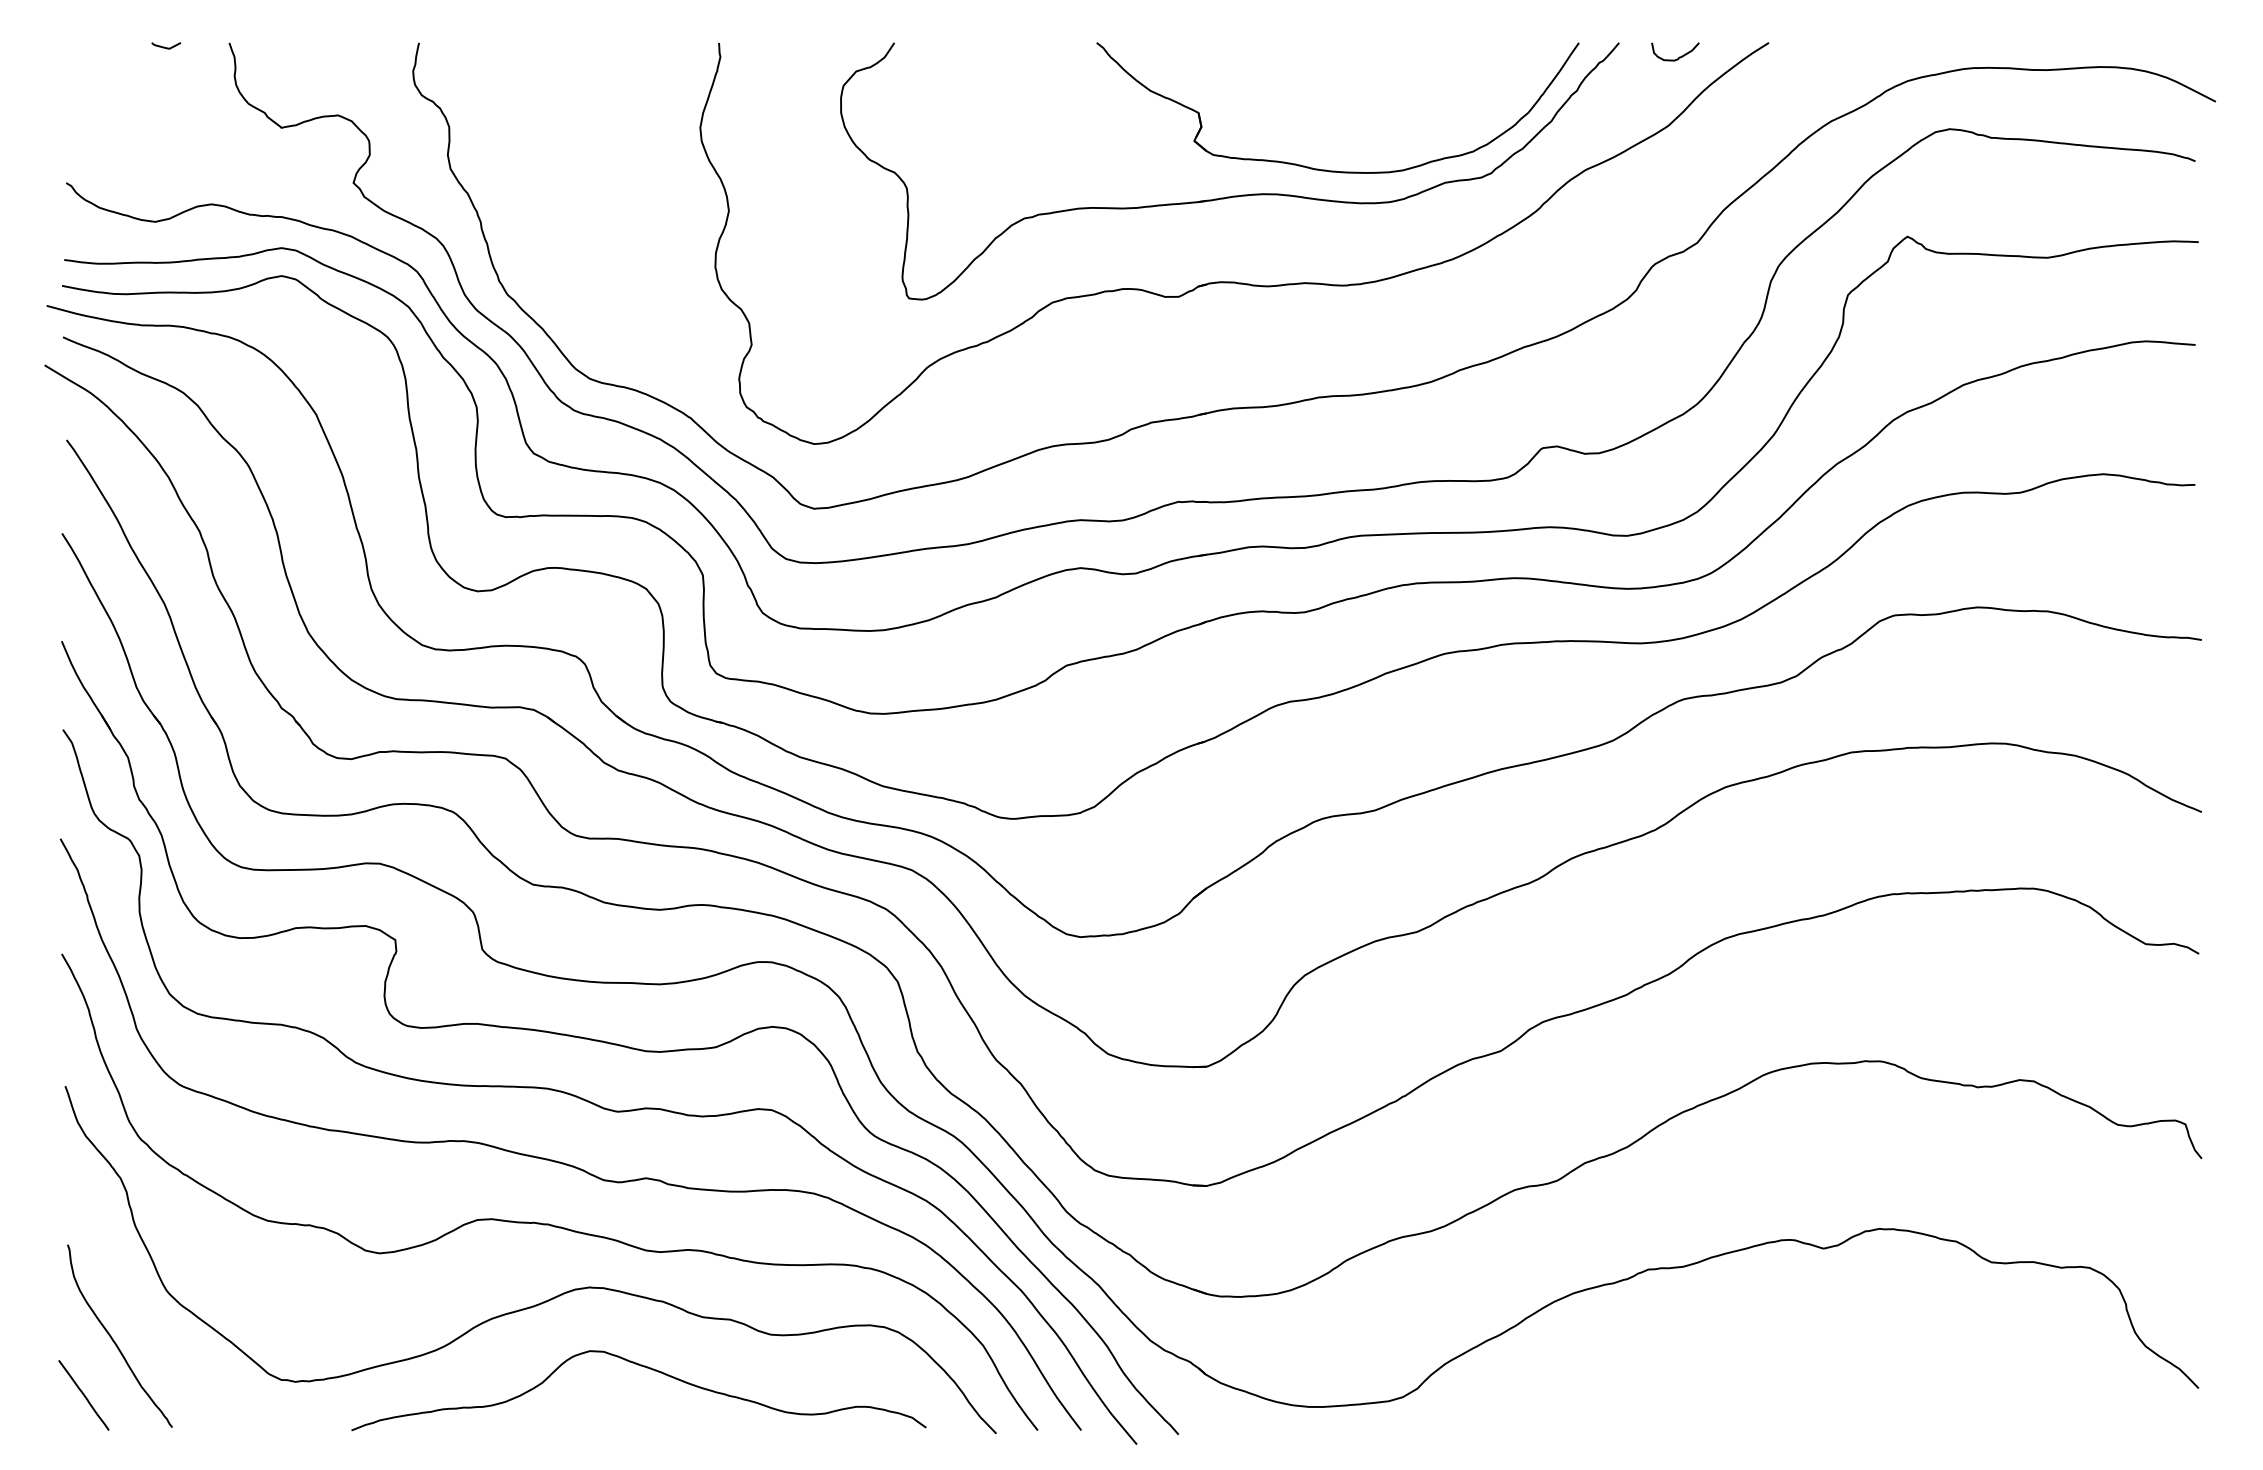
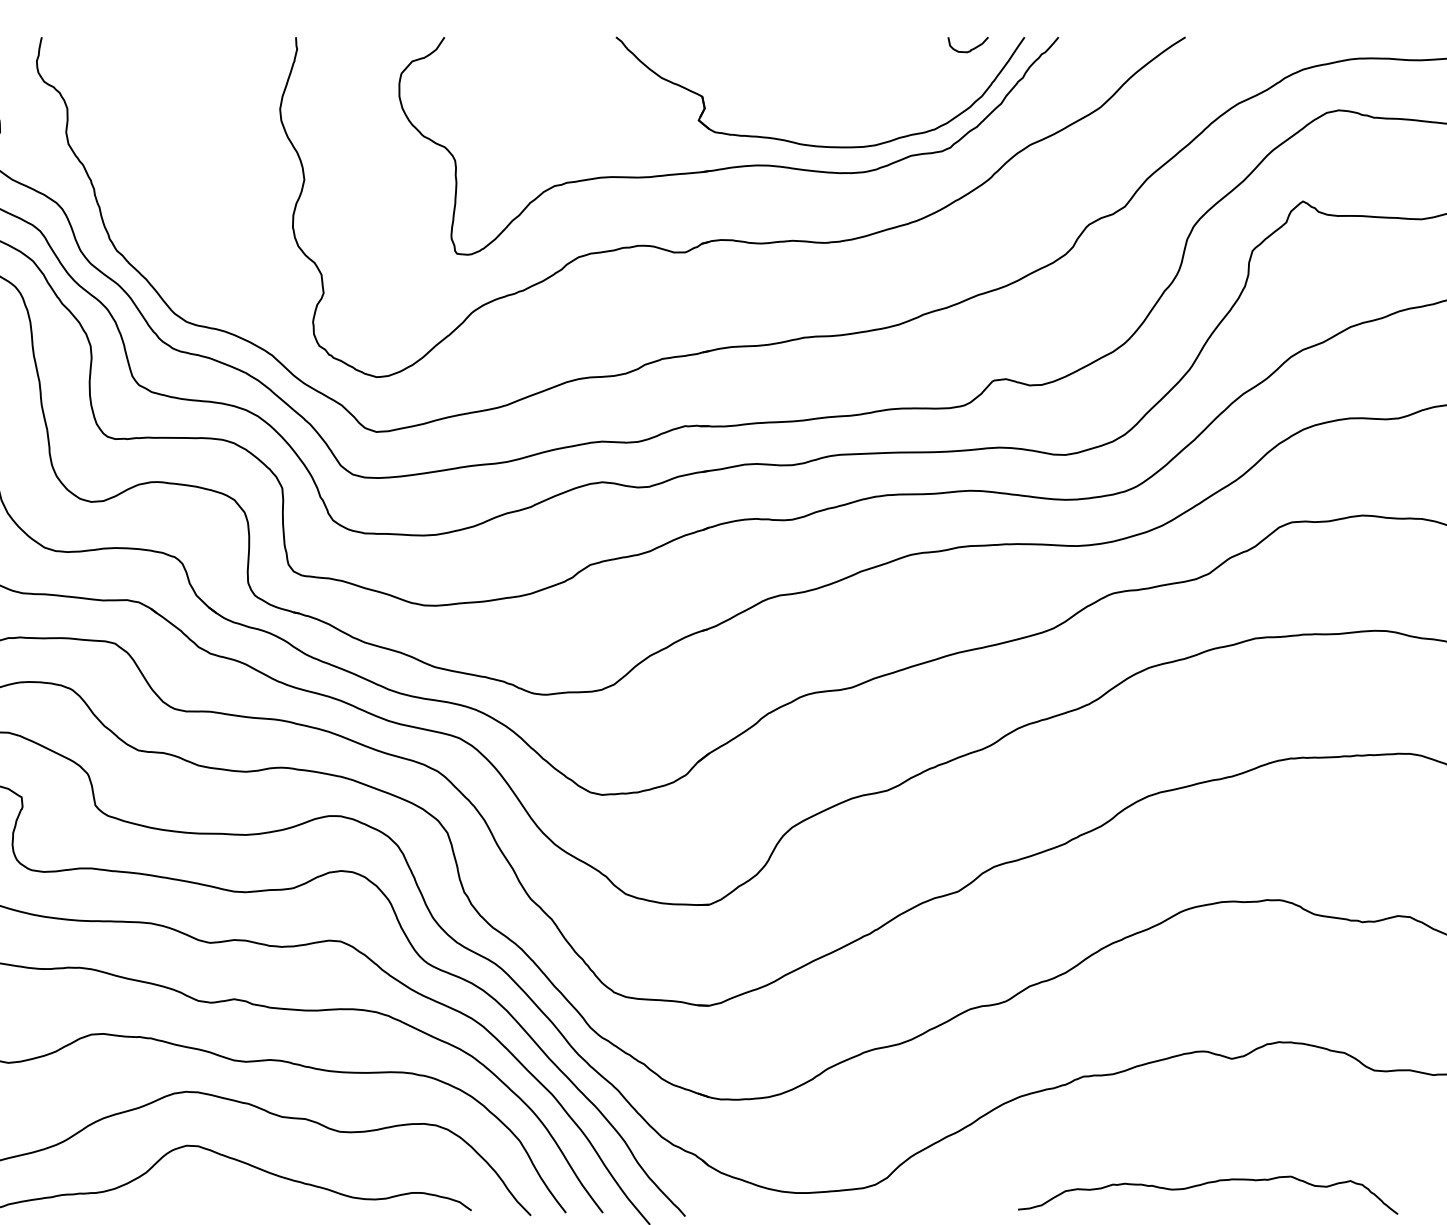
curve: (1679, 56) -> (971, 48), moved
curve: (1790, 1397) -> (1203, 1185), added

